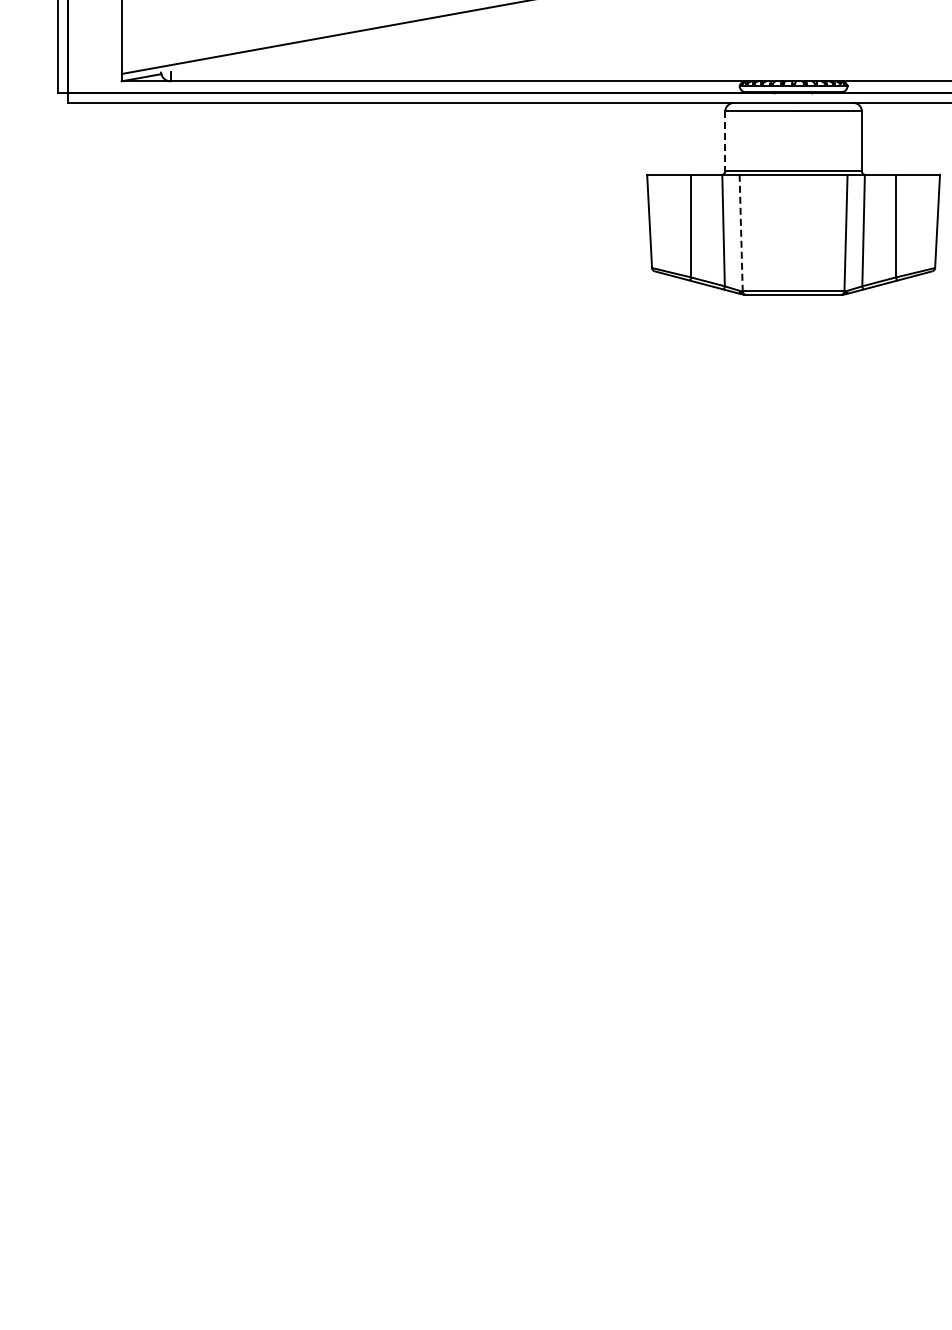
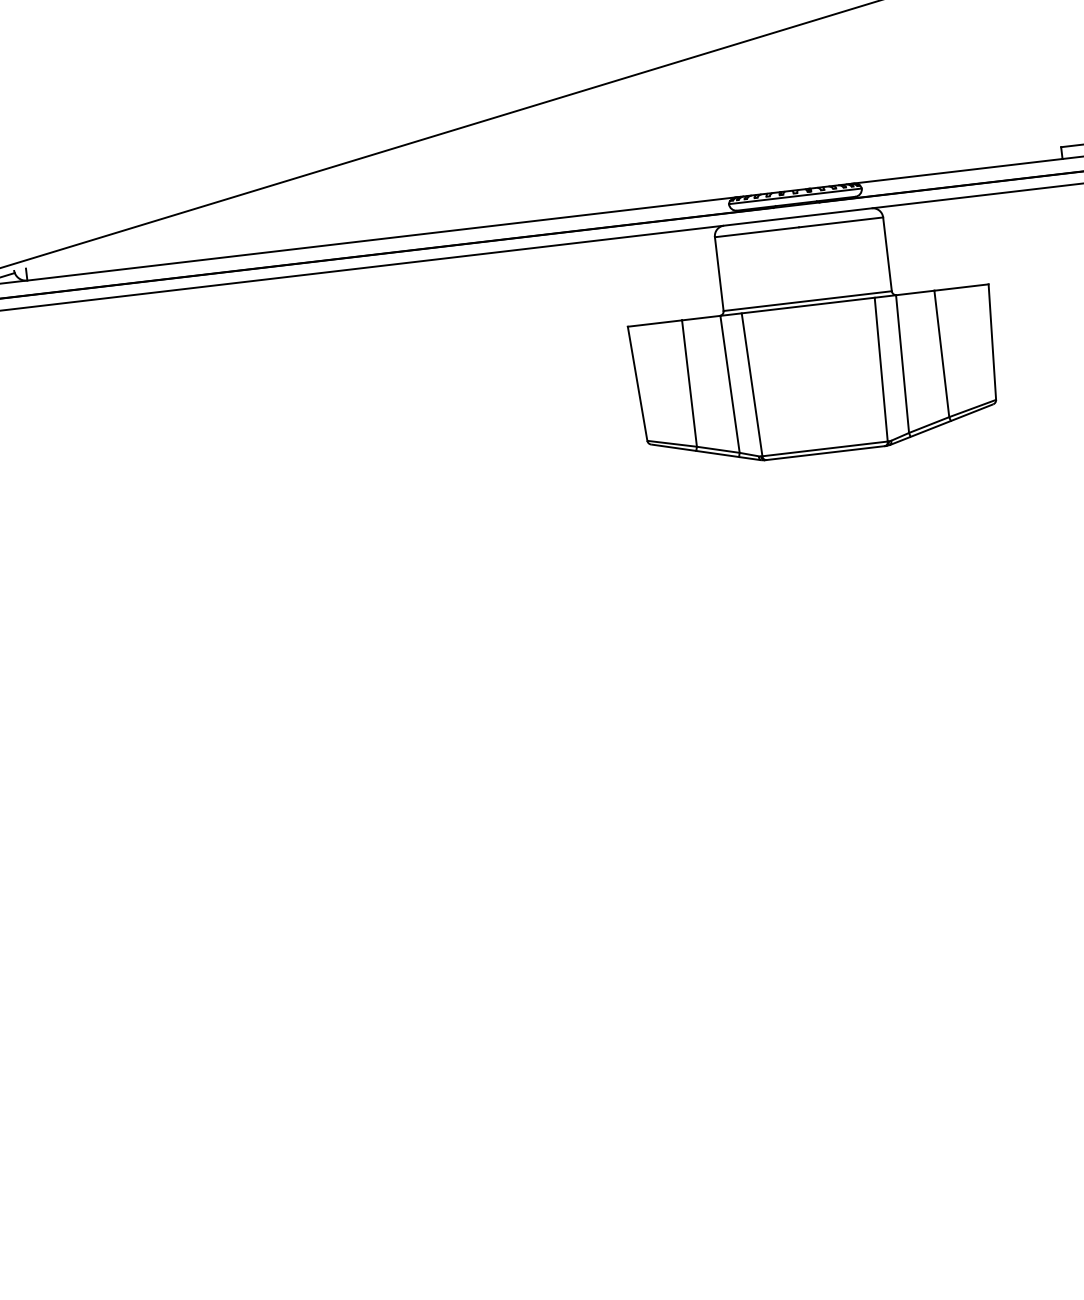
line: (725, 141) -> (719, 274), dashed -> solid
line: (741, 234) -> (752, 386), dashed -> solid

